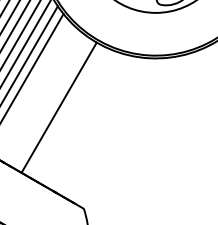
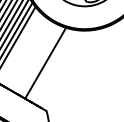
line: (59, 106) -> (45, 63), moved

